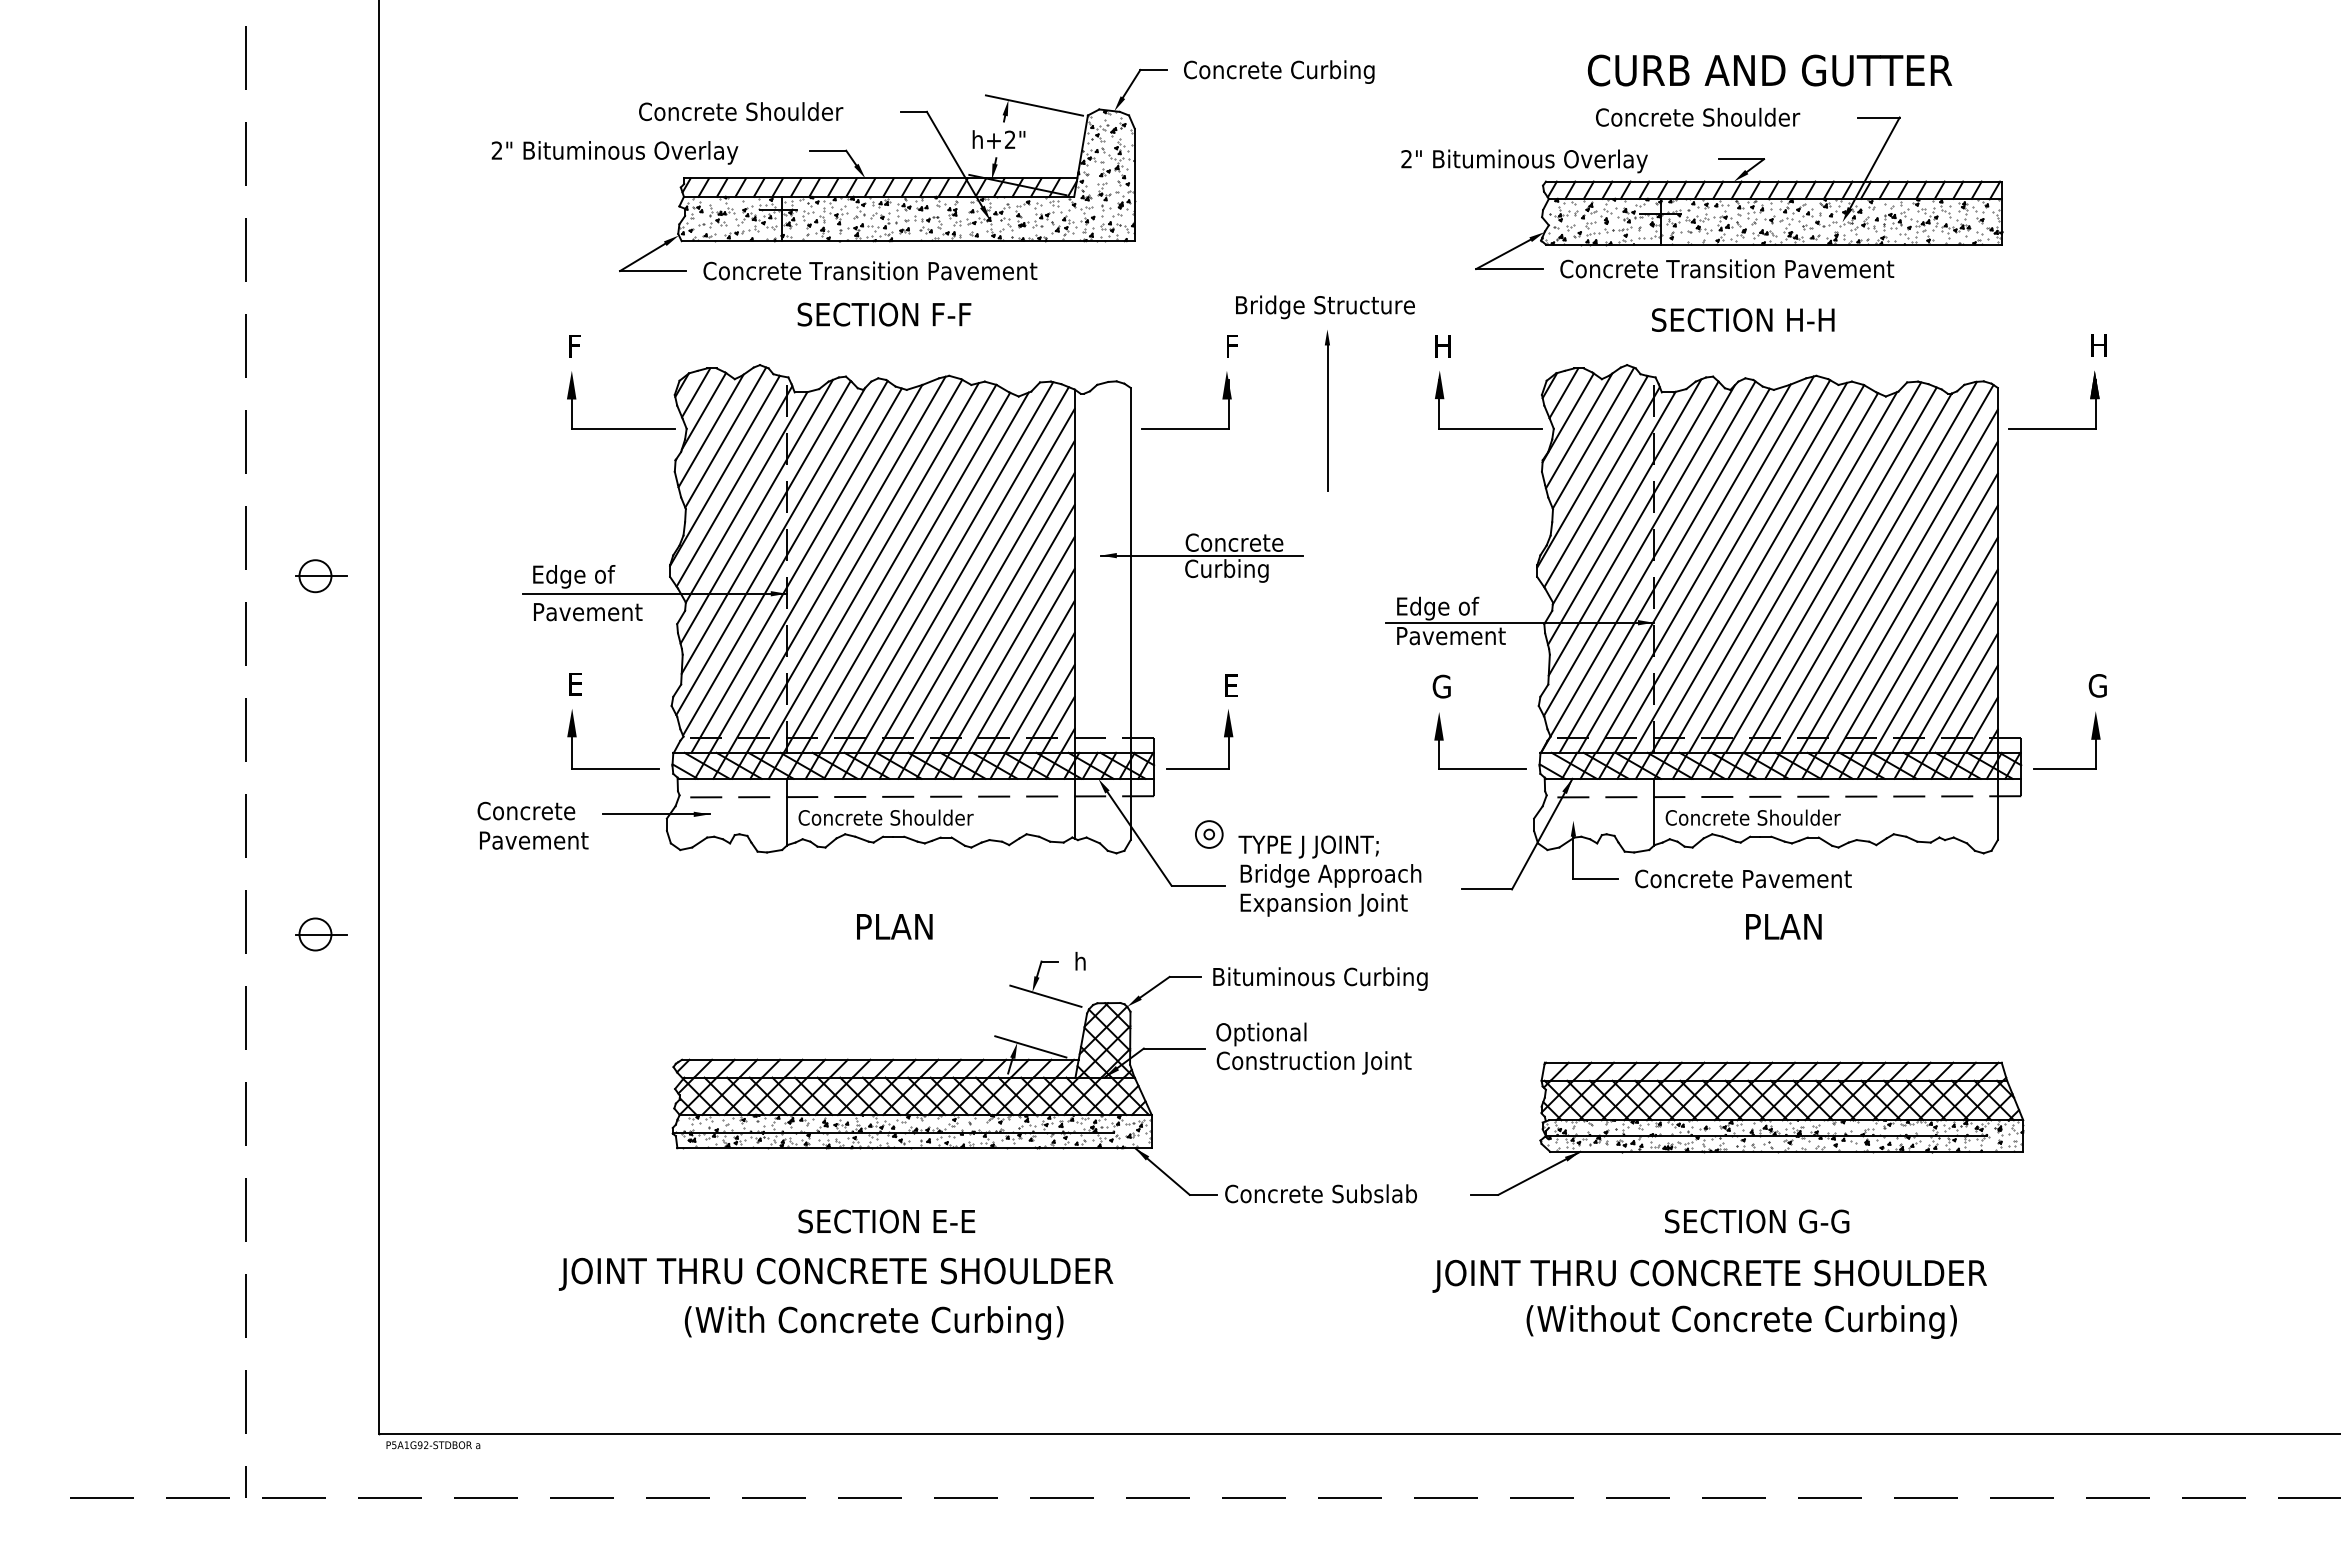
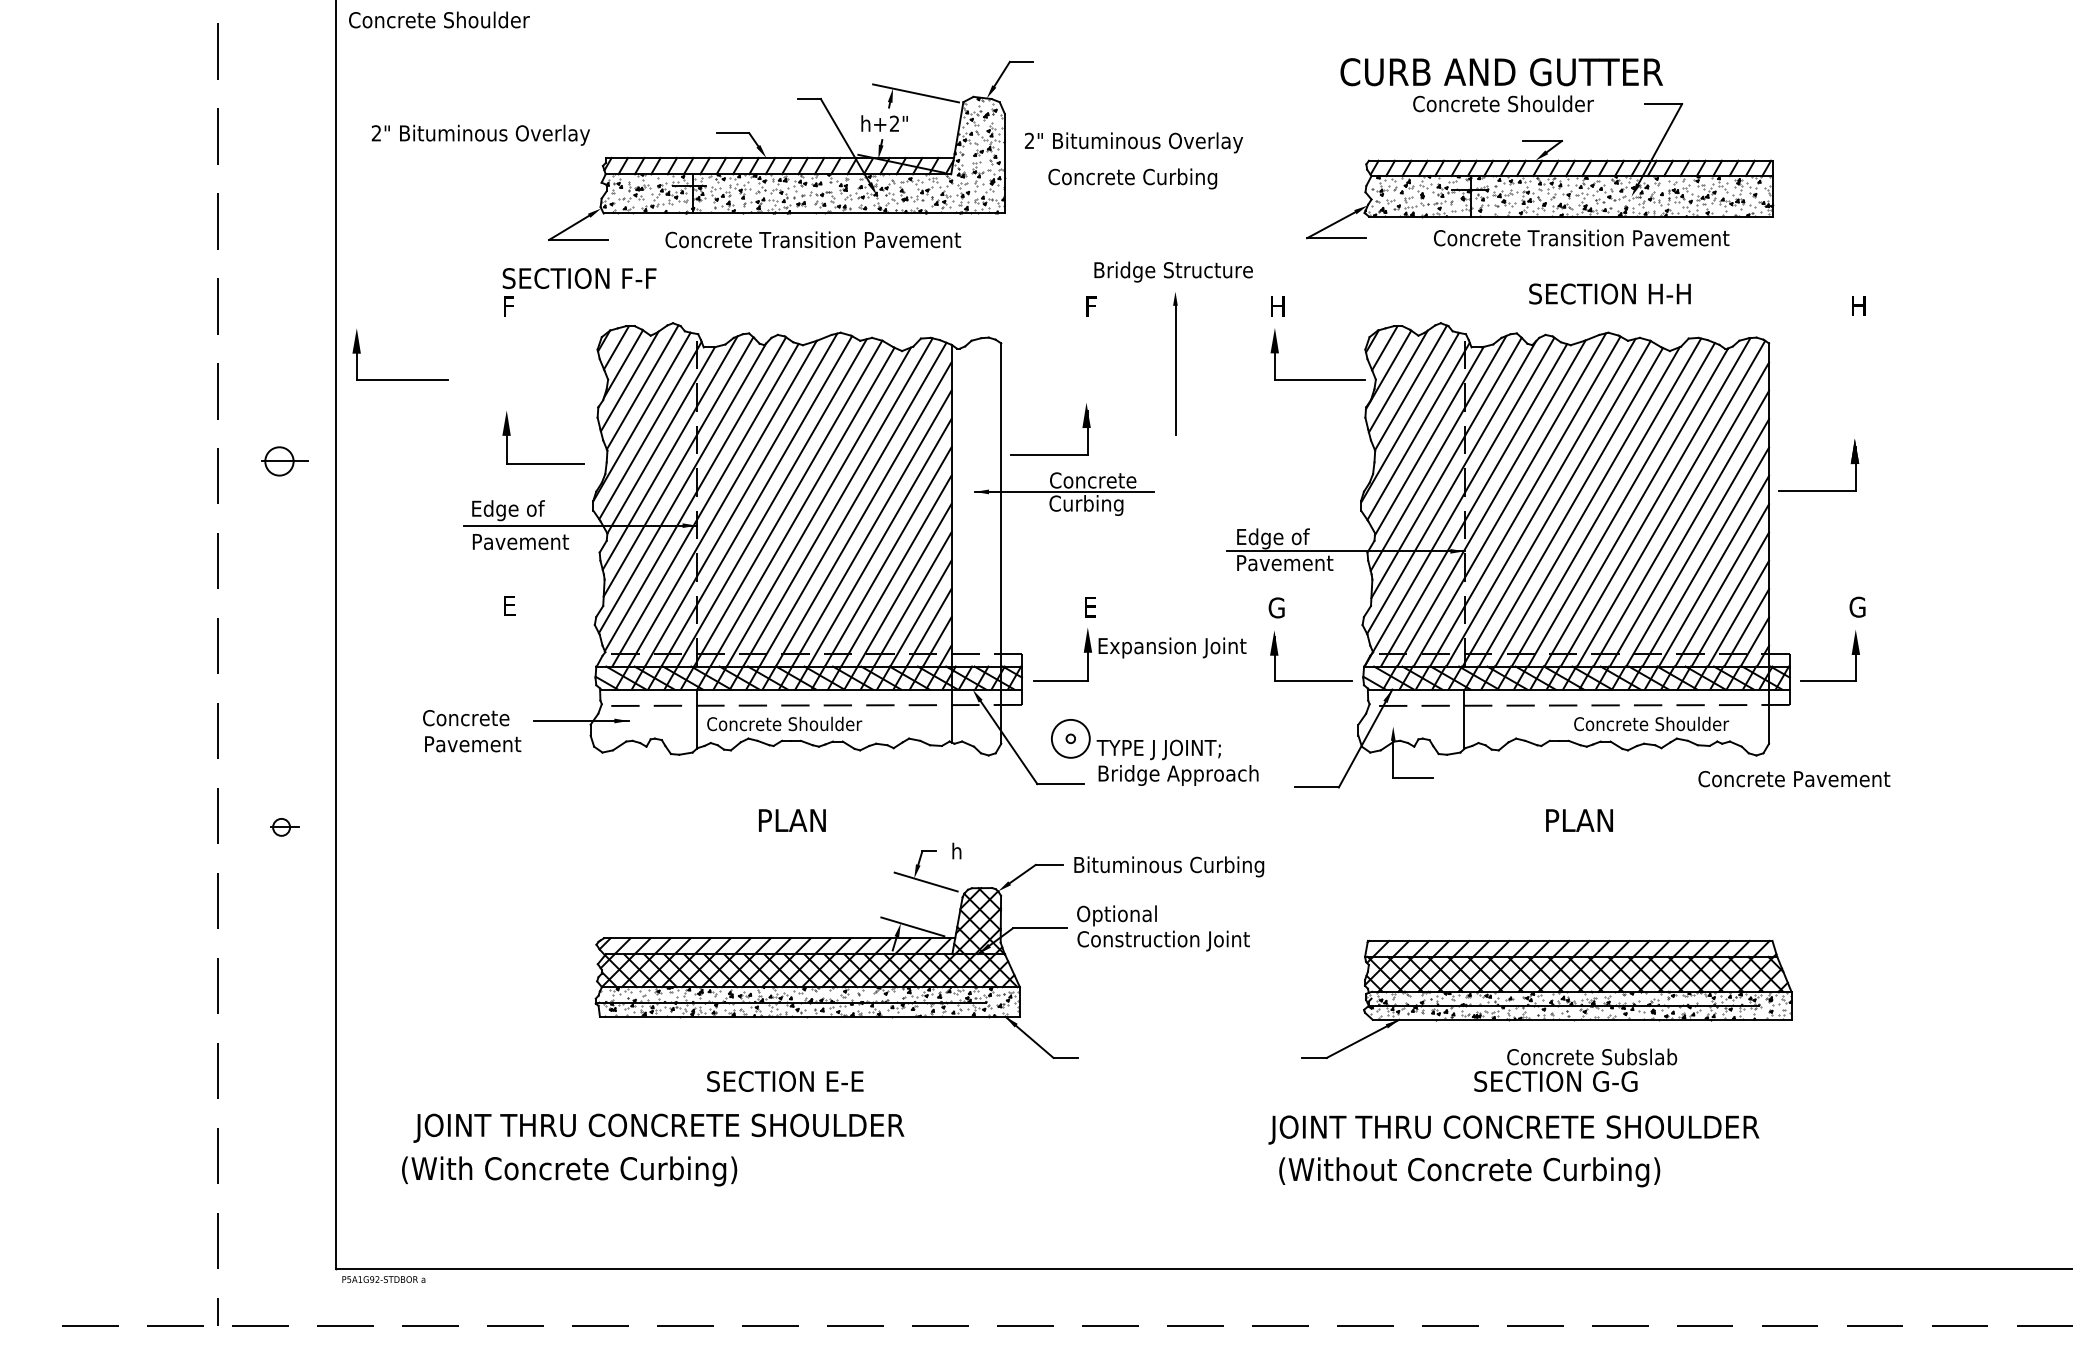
text: (1769, 70) -> (1501, 72), moved
text: (1279, 71) -> (1133, 178), moved
text: (741, 111) -> (439, 19), moved
text: (614, 152) -> (480, 134), moved
text: (1524, 161) -> (1133, 142), moved
text: (1727, 268) -> (1581, 237), moved
text: (870, 270) -> (813, 239), moved
text: (884, 314) -> (579, 278), moved
text: (1743, 319) -> (1610, 293), moved
part: (621, 428) -> (400, 379), moved
part: (1186, 428) -> (1050, 453), moved
part: (2053, 428) -> (1818, 490), moved
part: (321, 576) -> (284, 461), moved
part: (613, 768) -> (543, 463), moved
text: (1752, 817) -> (1650, 723), moved
circle: (1208, 834) -> (1070, 738), size x1.6
text: (1743, 878) -> (1794, 778), moved
text: (1323, 904) -> (1171, 647), moved
part: (321, 934) -> (284, 827), size x0.6
text: (1320, 1193) -> (1591, 1056), moved
text: (835, 1273) -> (658, 1127), moved
text: (1741, 1321) -> (1469, 1171), moved
text: (873, 1322) -> (569, 1170), moved

